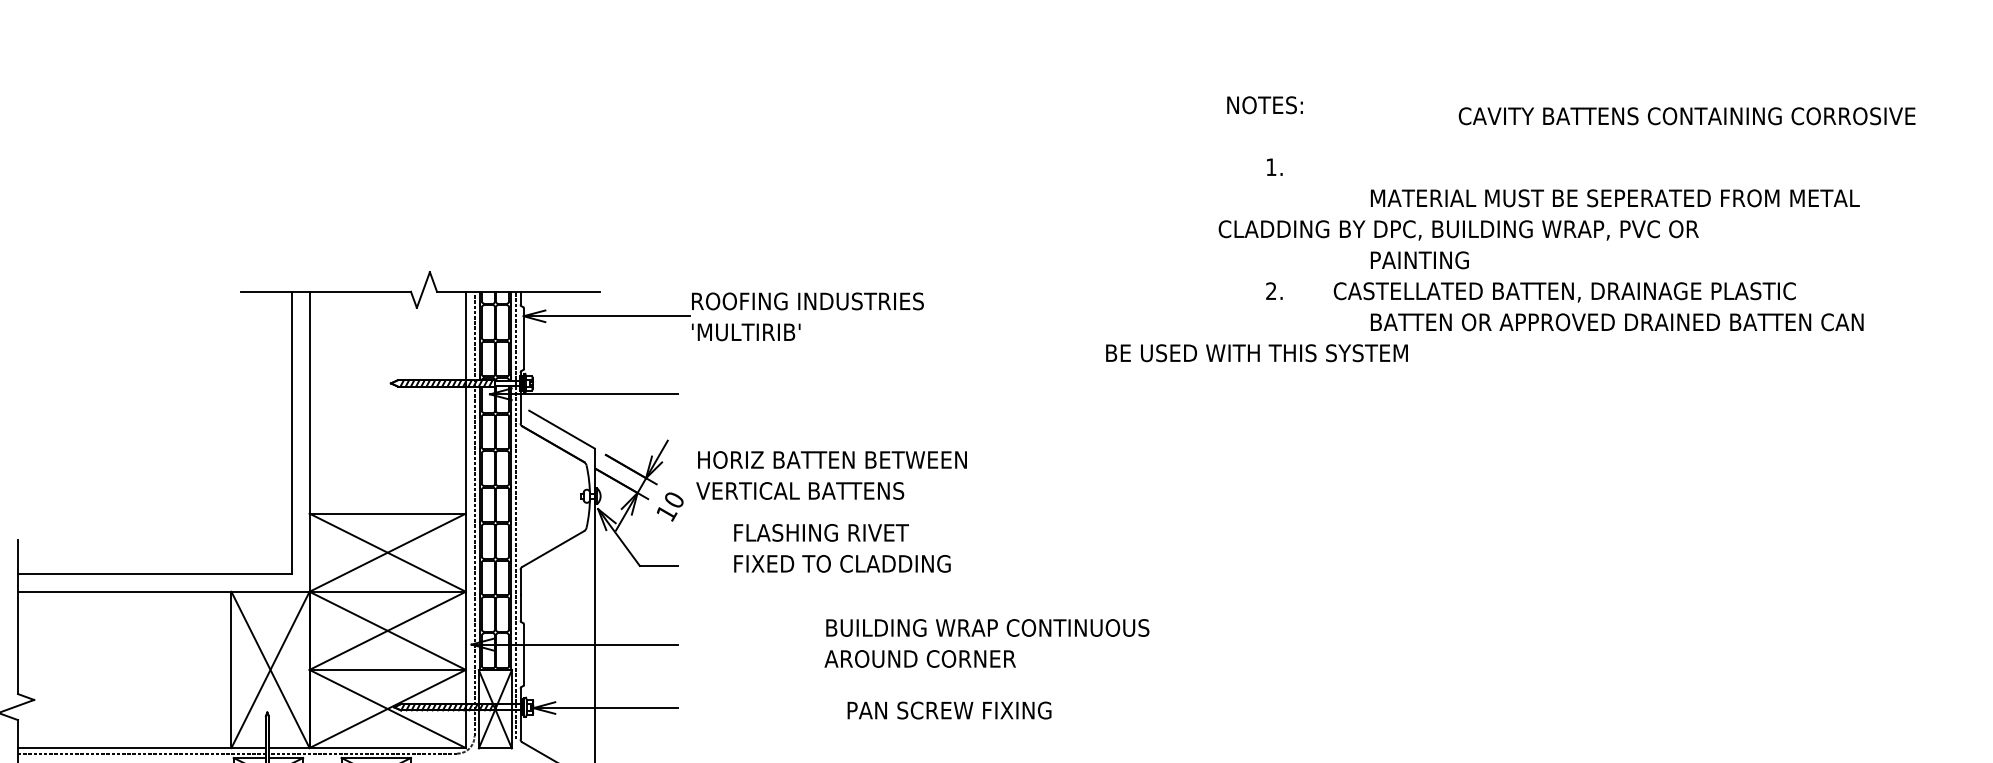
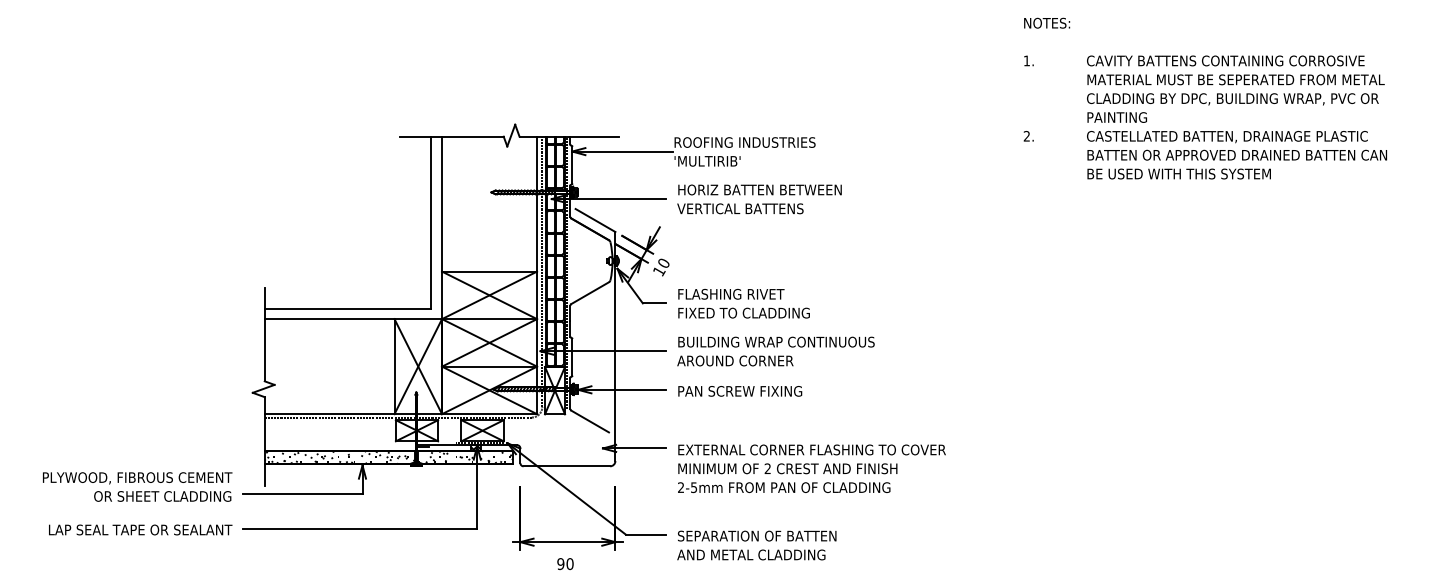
text: (1265, 104) -> (1047, 22), moved
text: (1686, 115) -> (1225, 60), moved
text: (1458, 230) -> (1232, 99), moved
text: (1565, 293) -> (1227, 137), moved
text: (1255, 352) -> (1178, 173), moved
text: (831, 475) -> (759, 199), moved
text: (841, 547) -> (743, 303), moved
text: (986, 643) -> (775, 351), moved
text: (949, 710) -> (740, 391), moved

